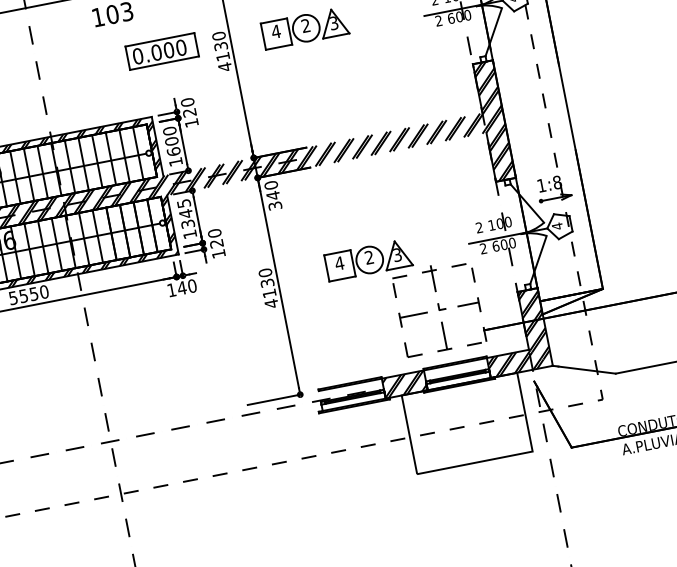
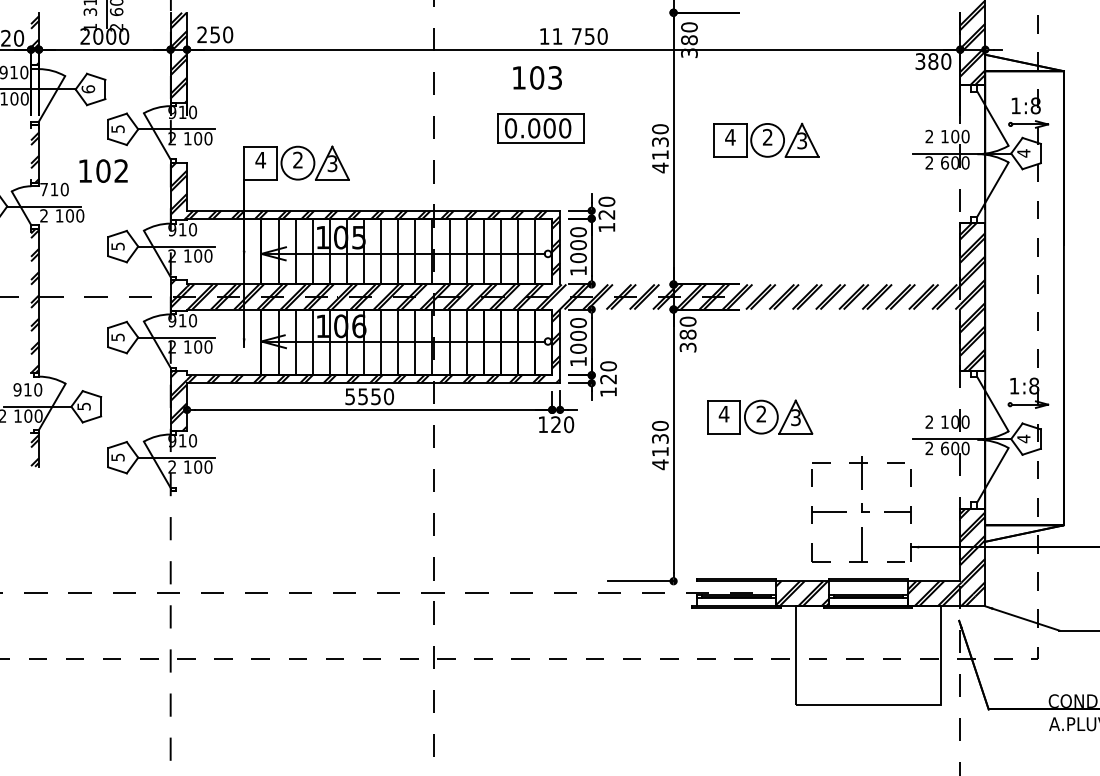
part: (161, 51) -> (540, 128), moved
text: (173, 151) -> (578, 257), 1600 -> 1000
text: (272, 195) -> (687, 334), 340 -> 380
text: (185, 213) -> (578, 335), 1345 -> 1000
part: (368, 259) -> (760, 416), moved
text: (181, 288) -> (555, 424), 140 -> 120

